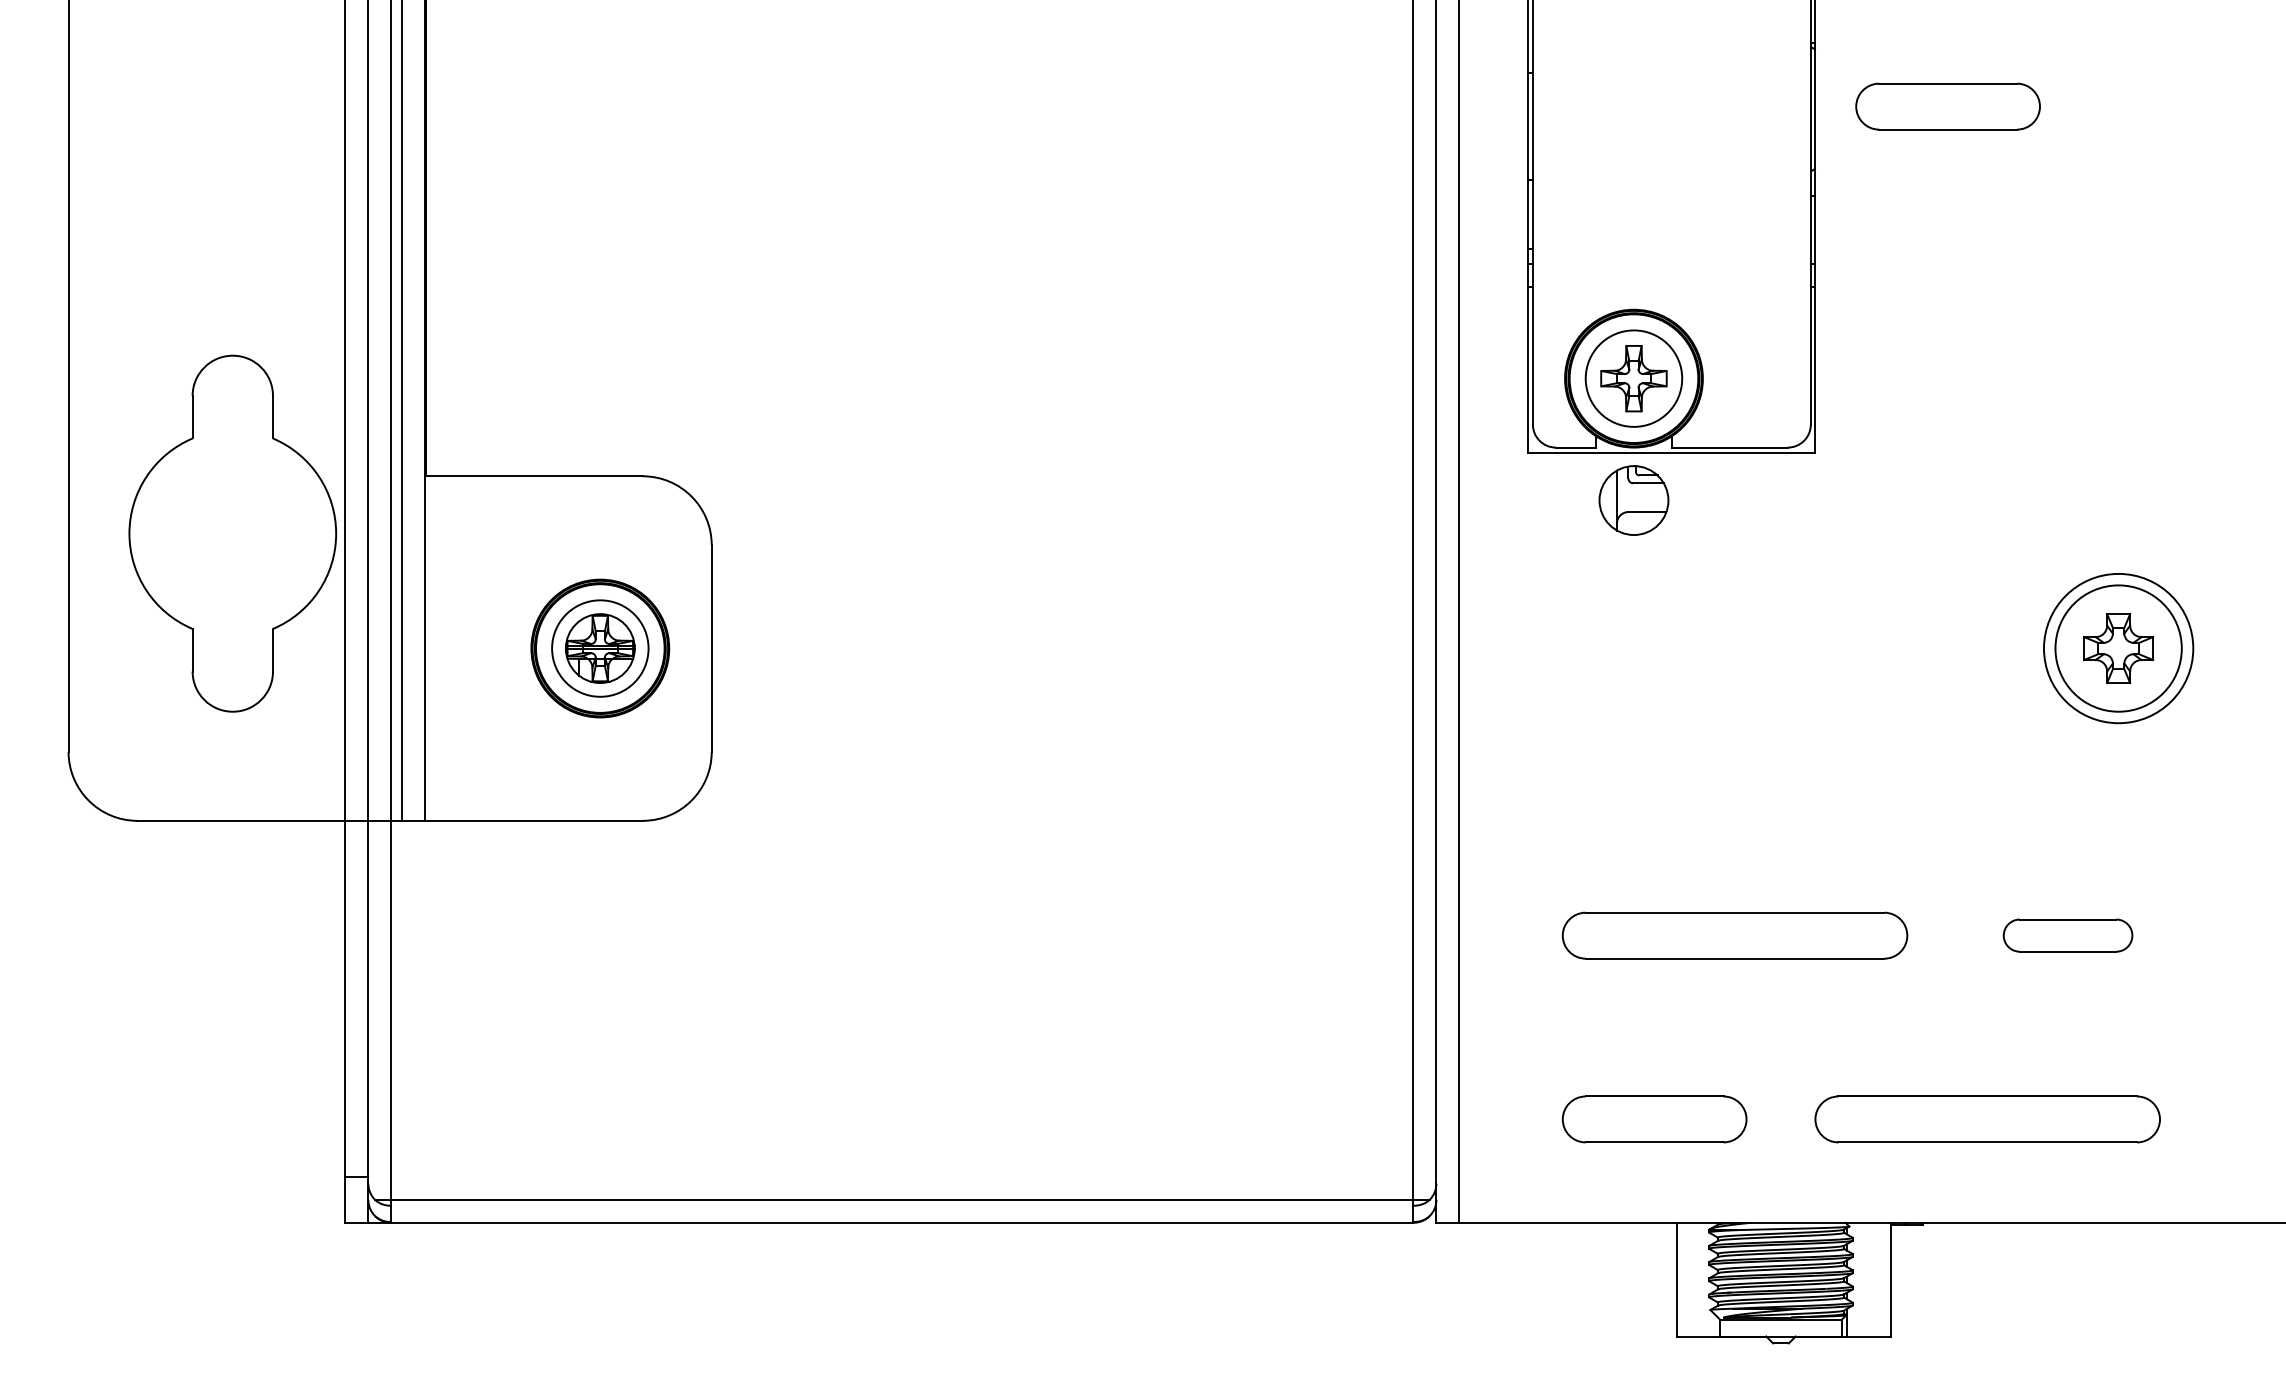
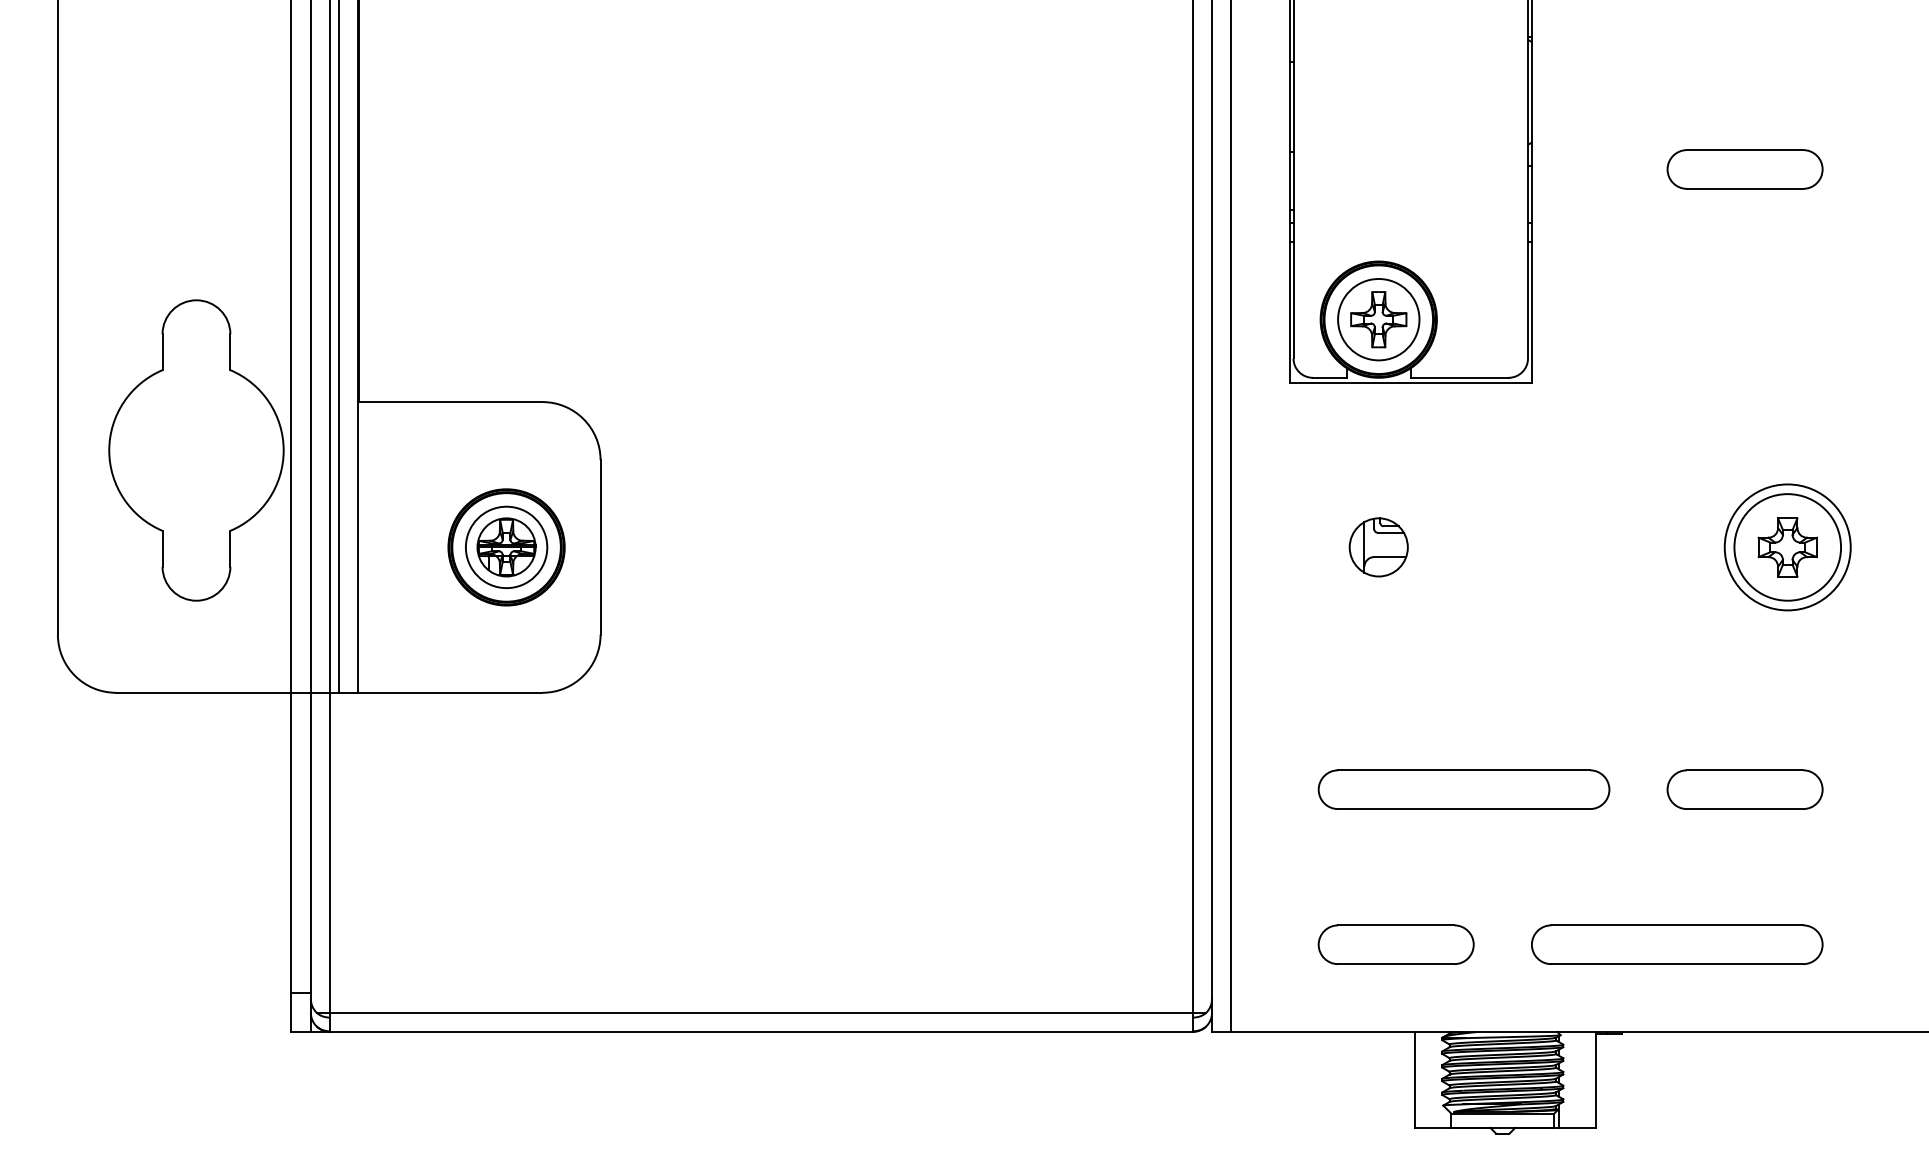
part: (1947, 106) -> (1744, 169), moved
part: (1633, 500) -> (1378, 547), moved
part: (2067, 935) -> (1744, 789), size x1.43

